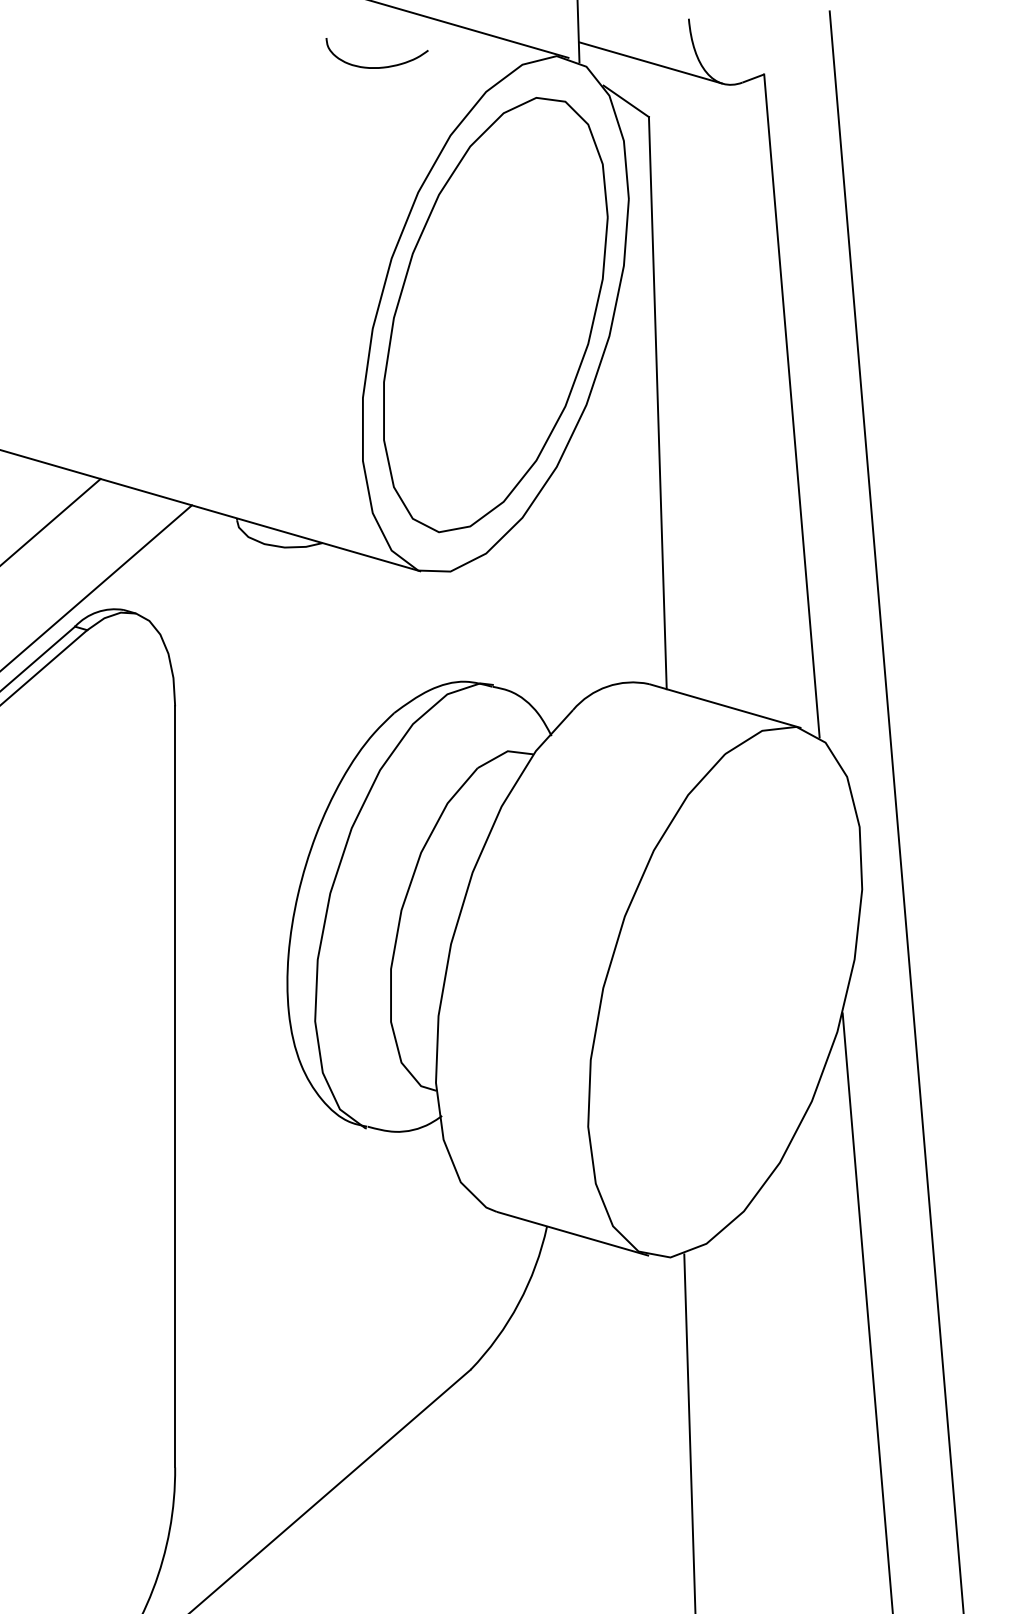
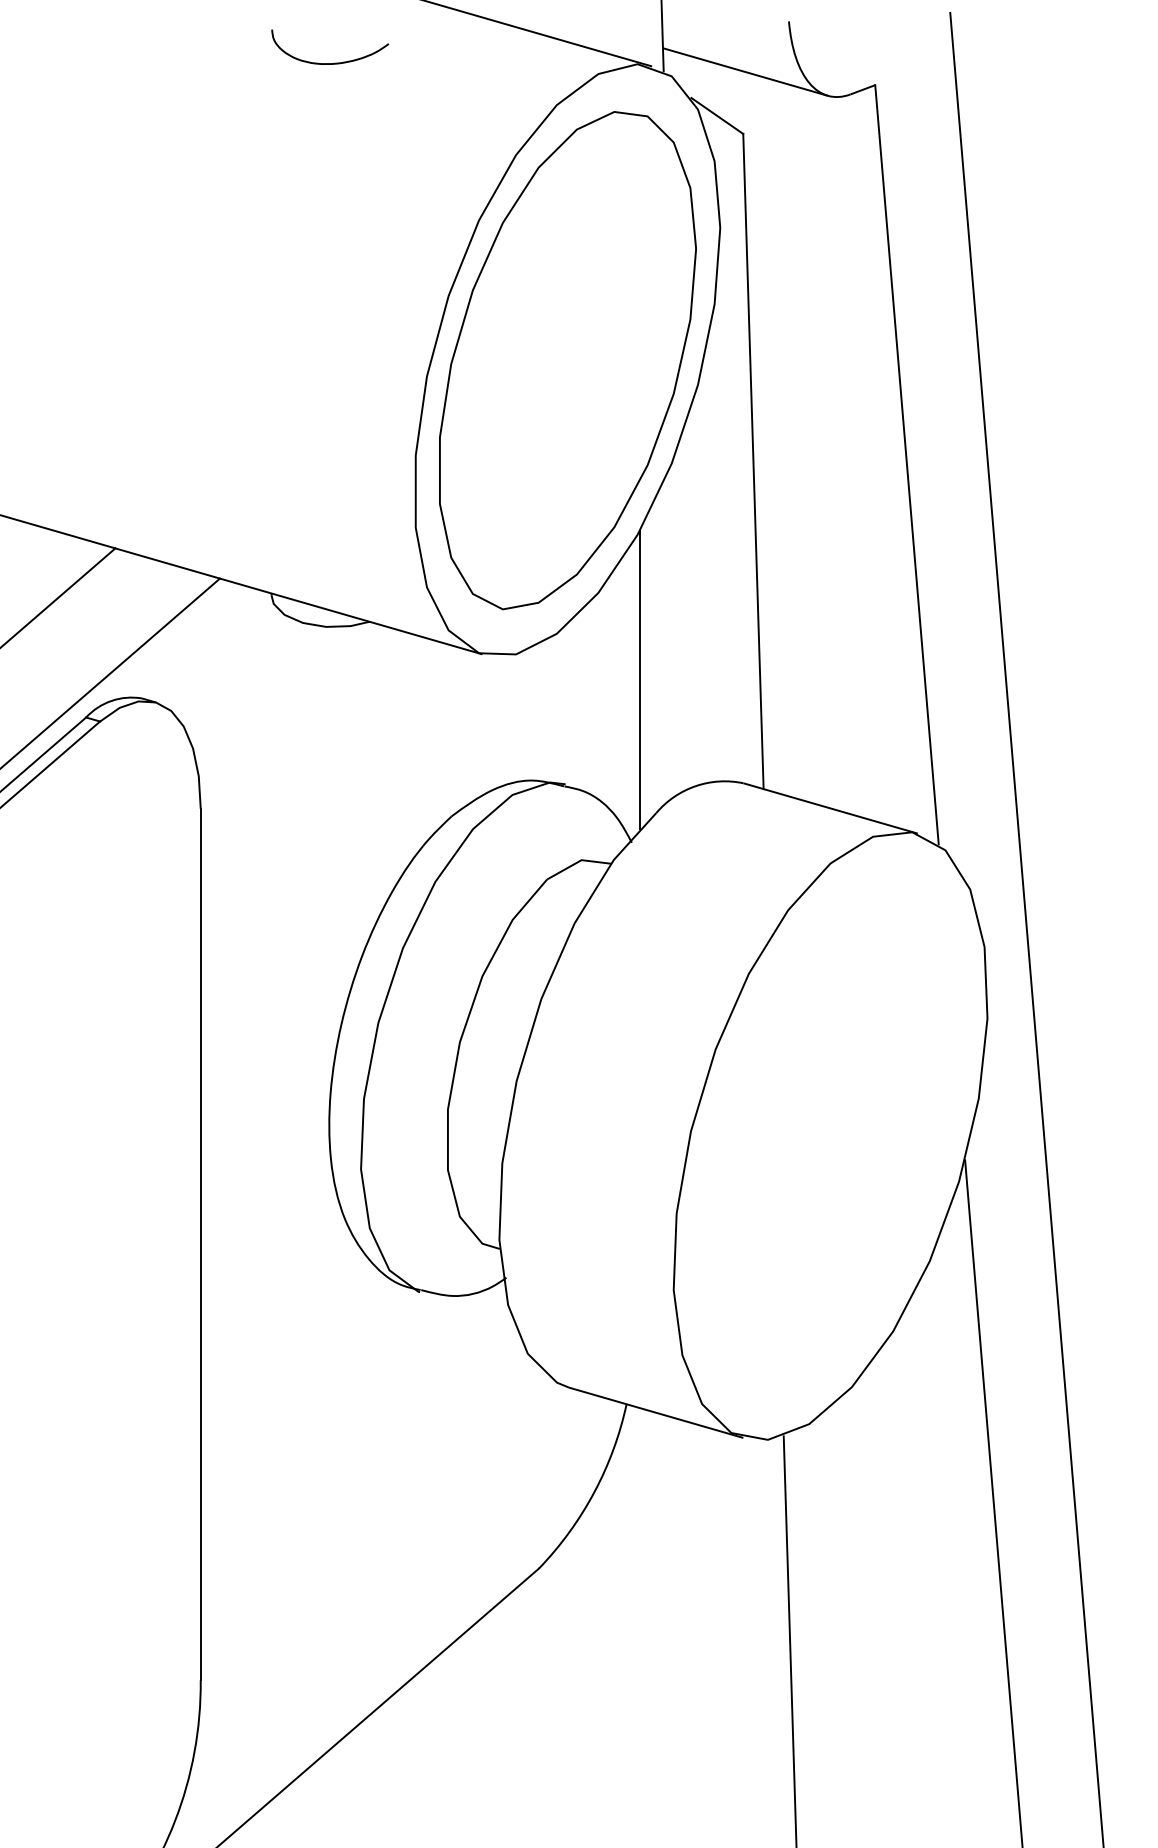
curve: (381, 66) -> (335, 62), moved
line: (558, 593) -> (639, 679), added

